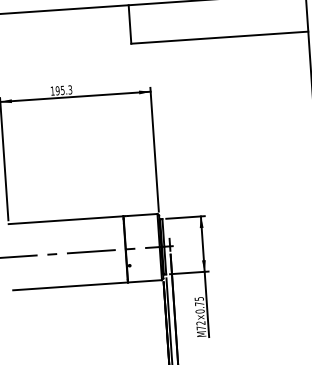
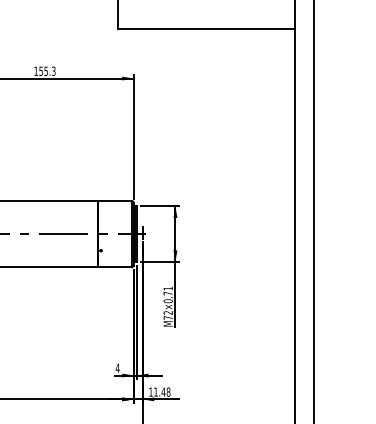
text: (58, 89) -> (41, 70), 195.3 -> 155.3
text: (198, 298) -> (167, 288), M72×0.75 -> M72×0.71

